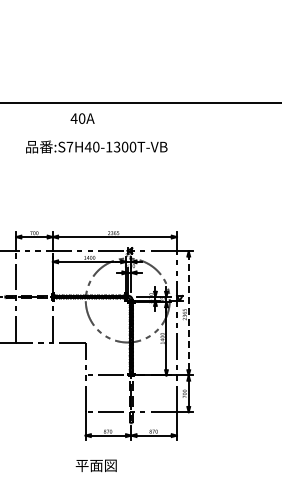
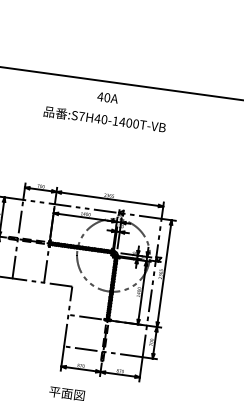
text: (82, 118) -> (107, 97), moved
text: (116, 146) -> (121, 121), :S7H40-1300T-VB -> :S7H40-1400T-VB
line: (188, 313) -> (164, 273), dashed -> solid

